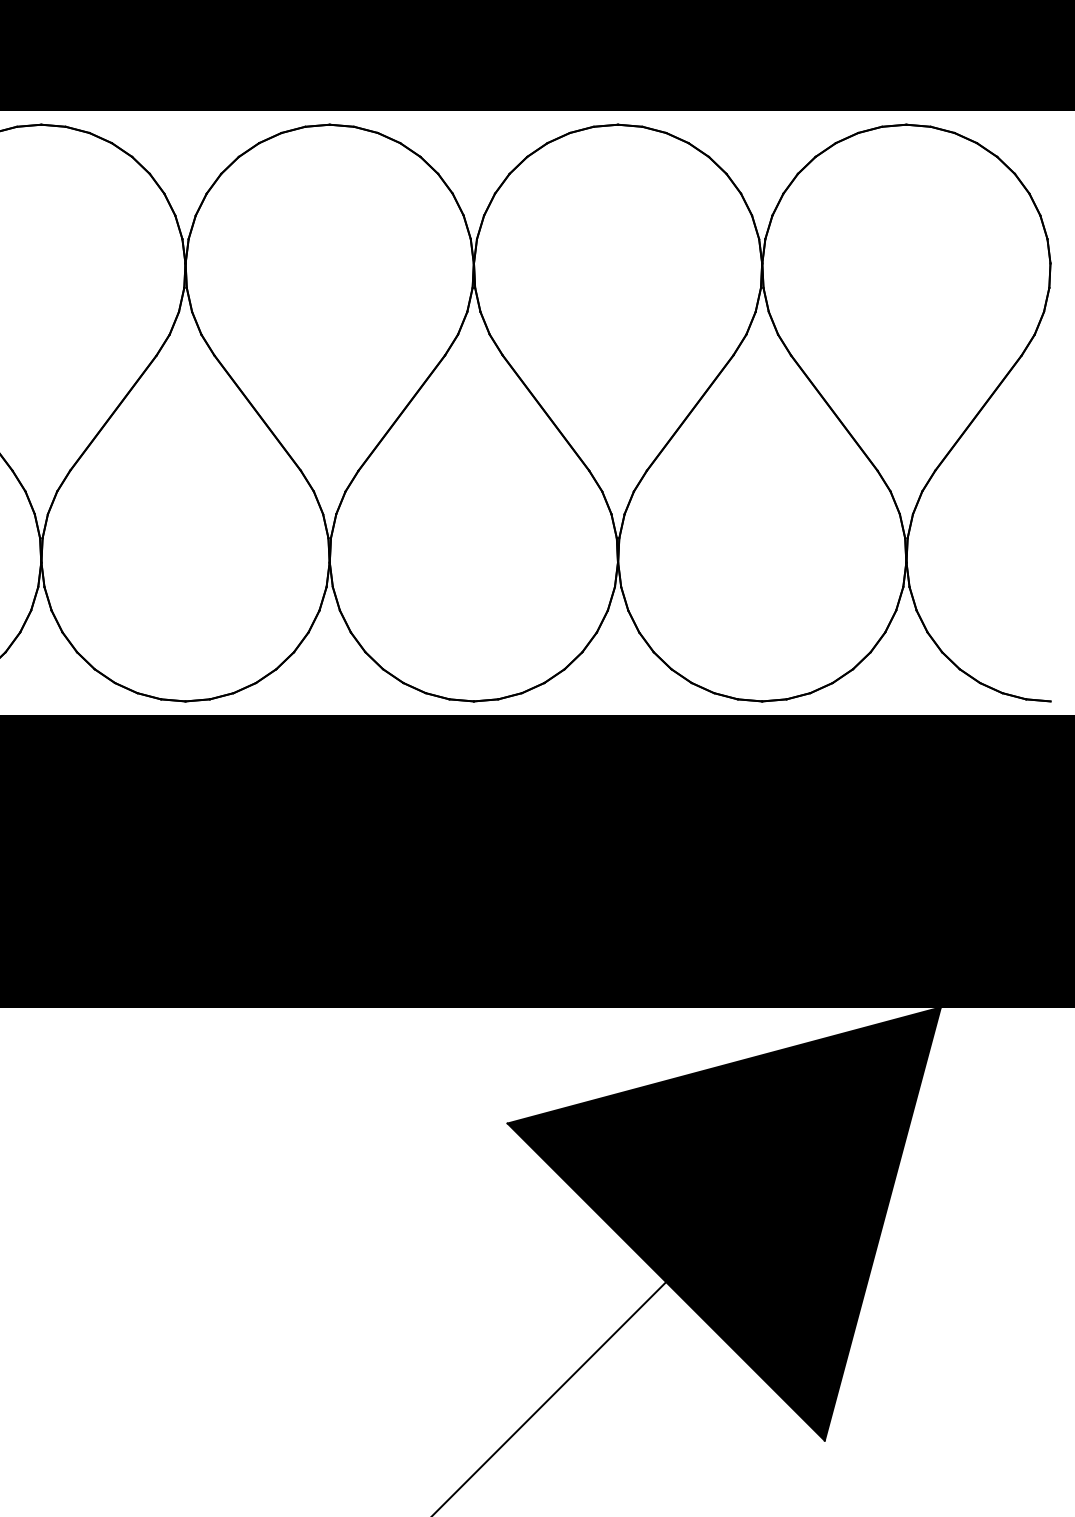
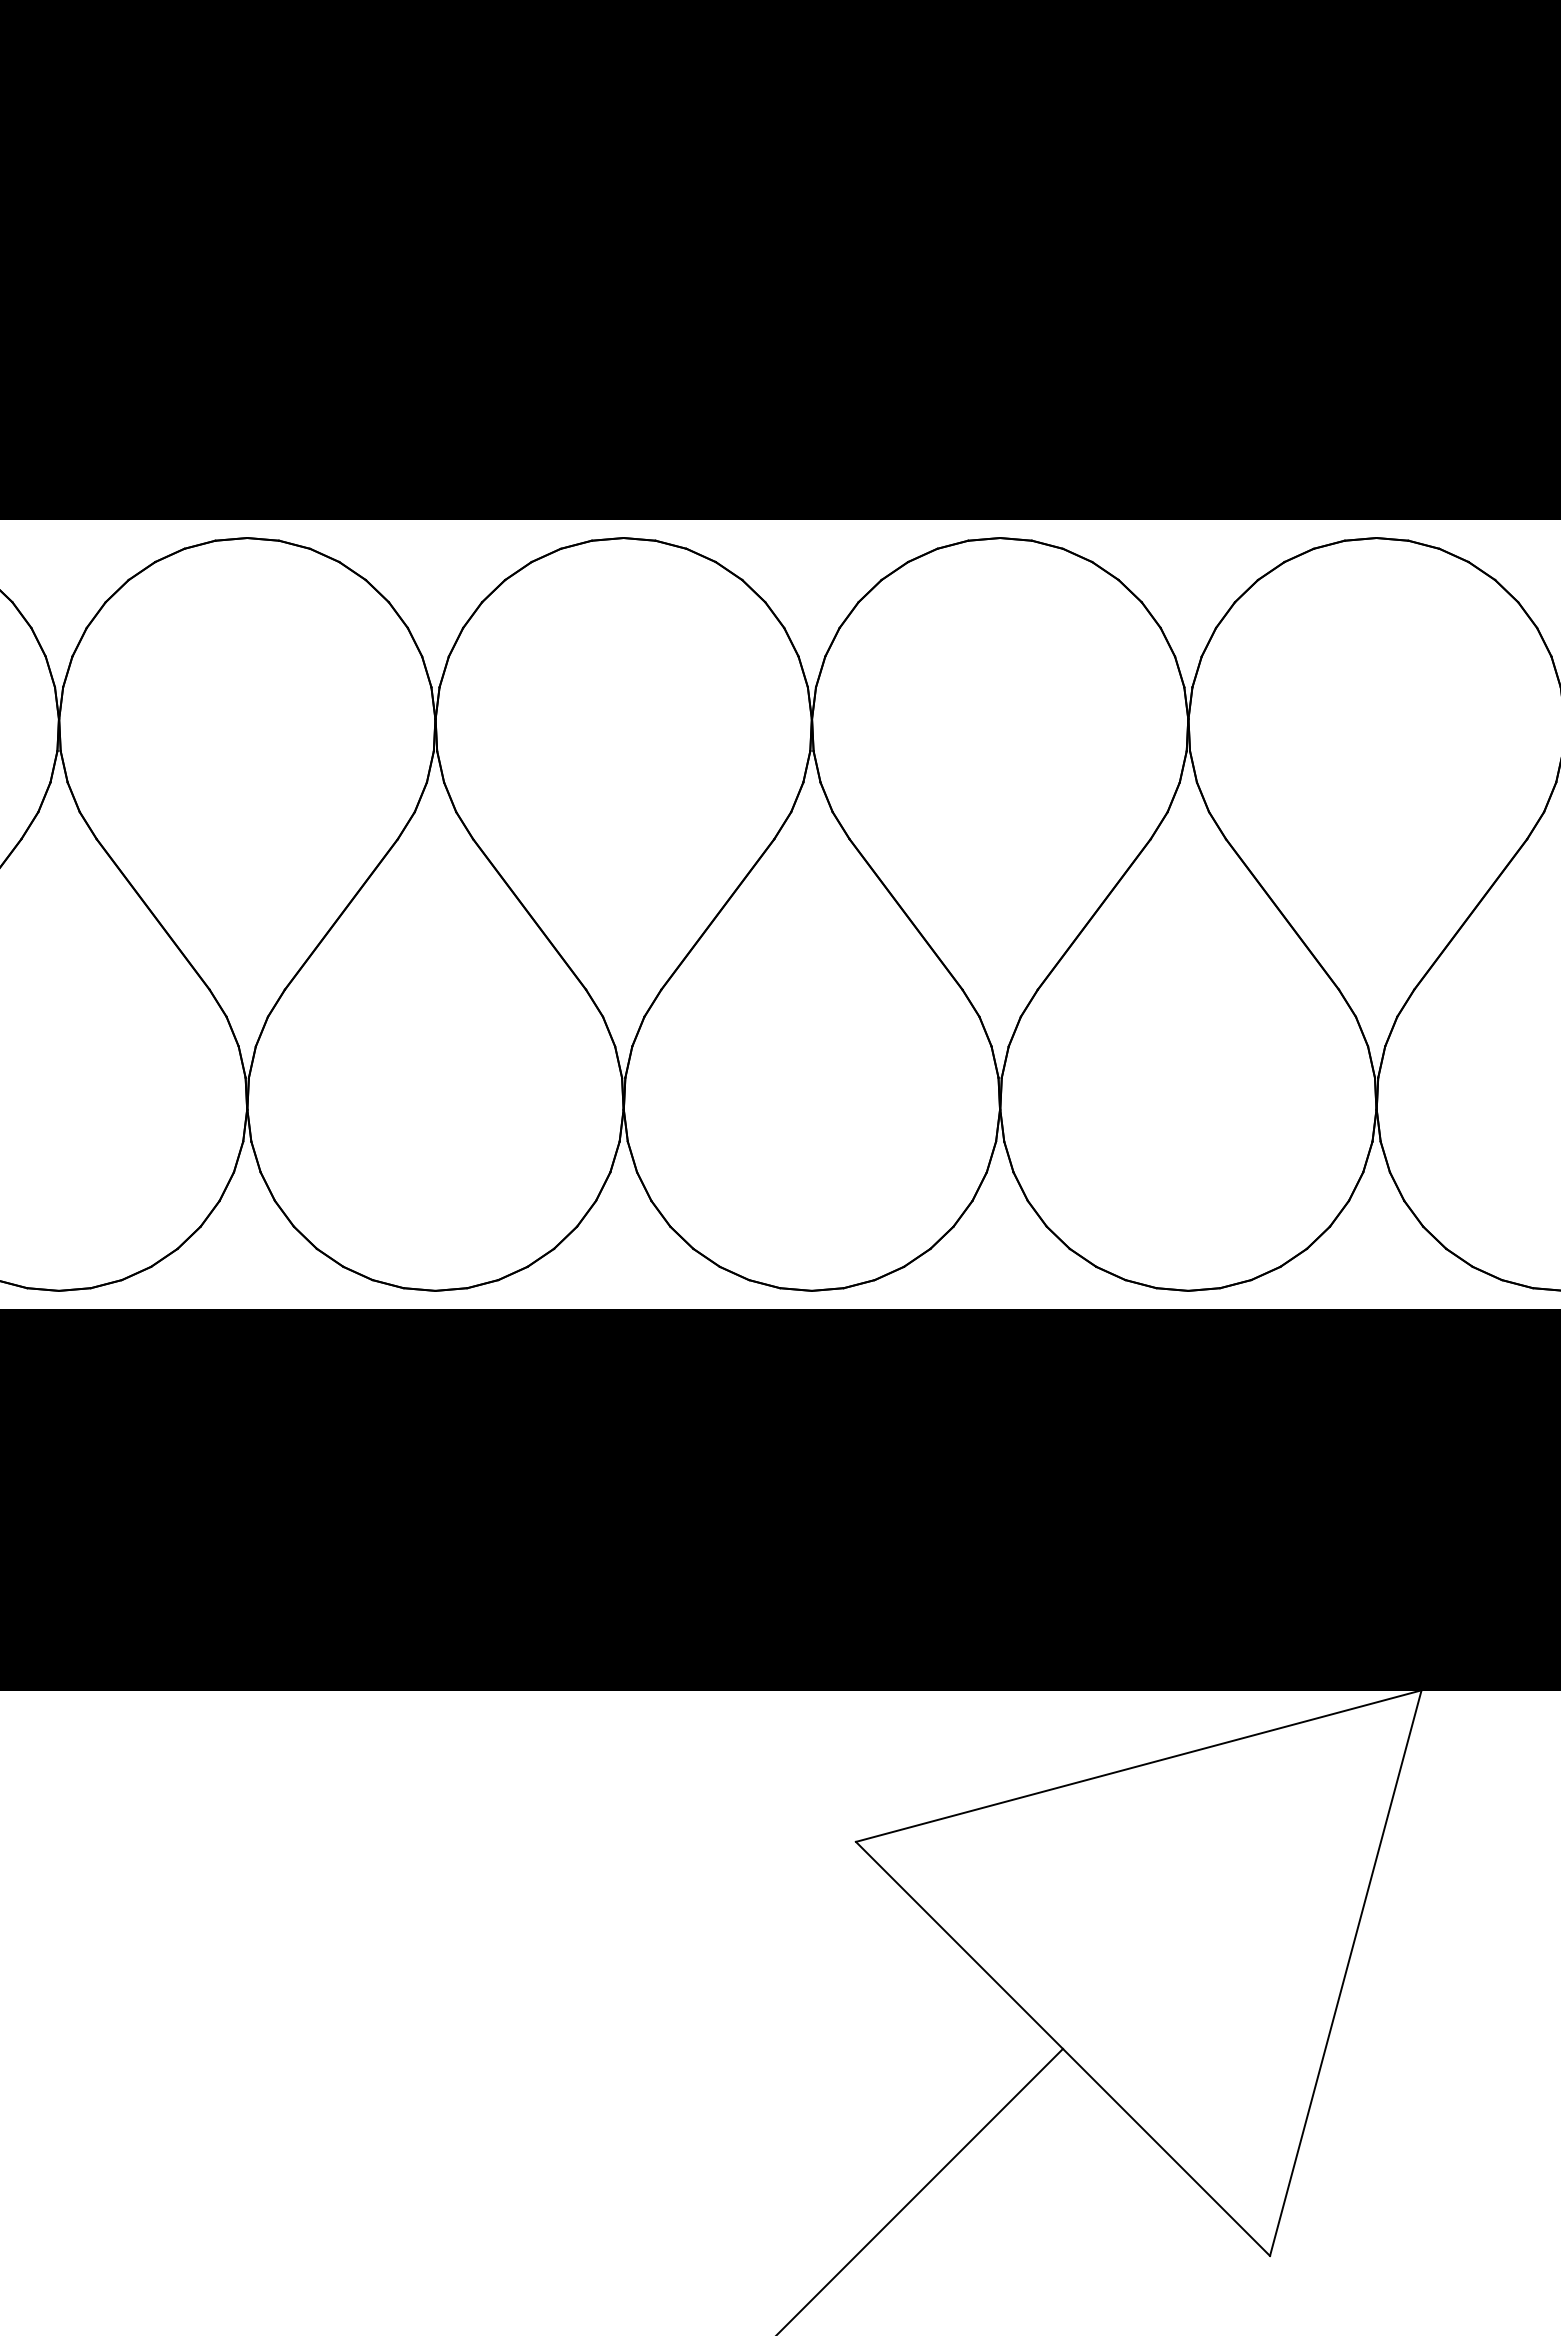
fill: (724, 1223) -> (1138, 1972), removed

